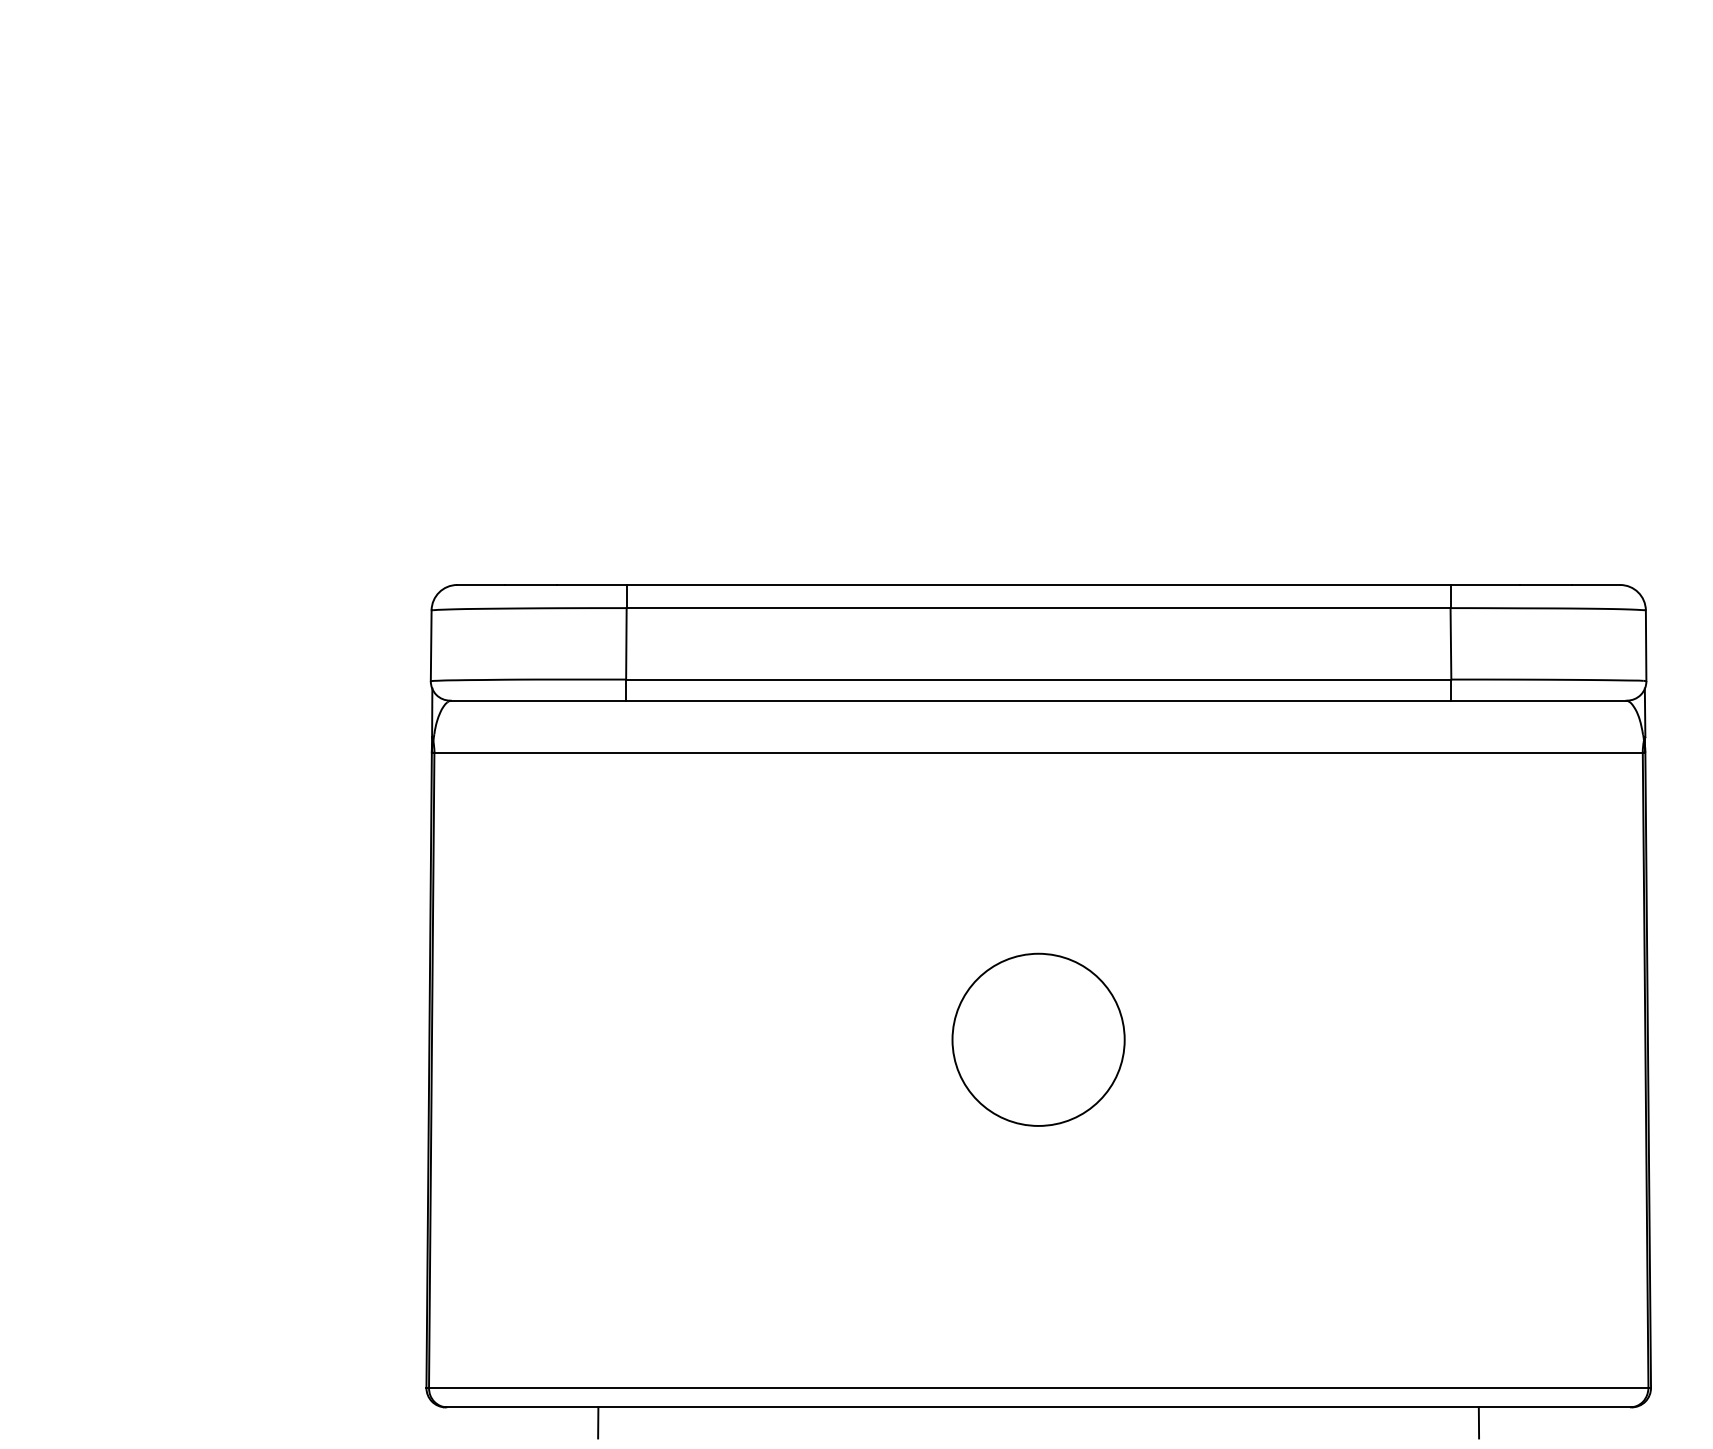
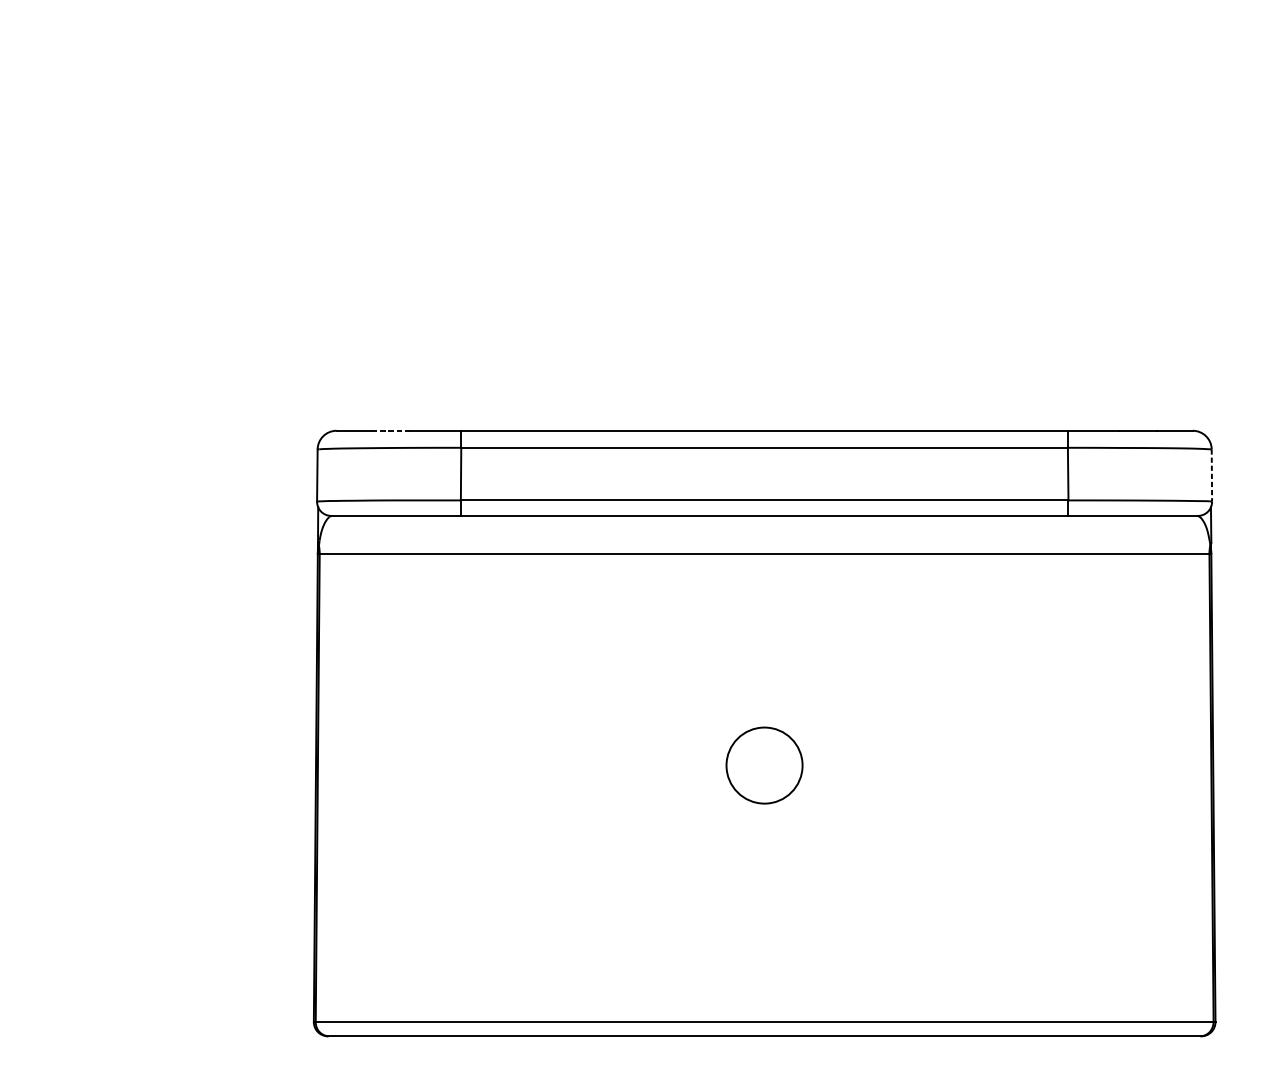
line: (531, 584) -> (391, 430), solid -> dashed
line: (1646, 646) -> (1212, 476), solid -> dashed
circle: (1038, 1039) -> (764, 765), size x0.6
line: (598, 1422) -> (440, 1047), removed
line: (1478, 1422) -> (1088, 1047), removed

